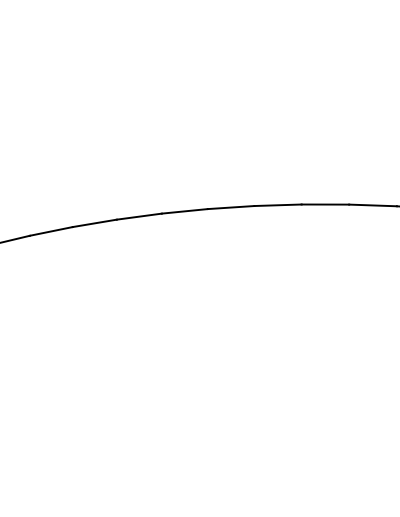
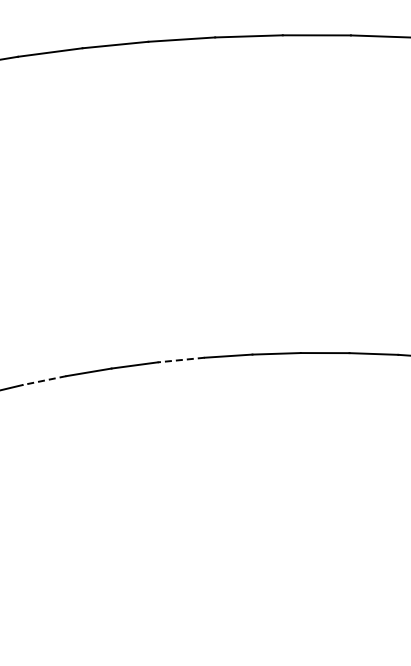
line: (185, 211) -> (181, 360), solid -> dashed
line: (50, 231) -> (43, 380), solid -> dashed

